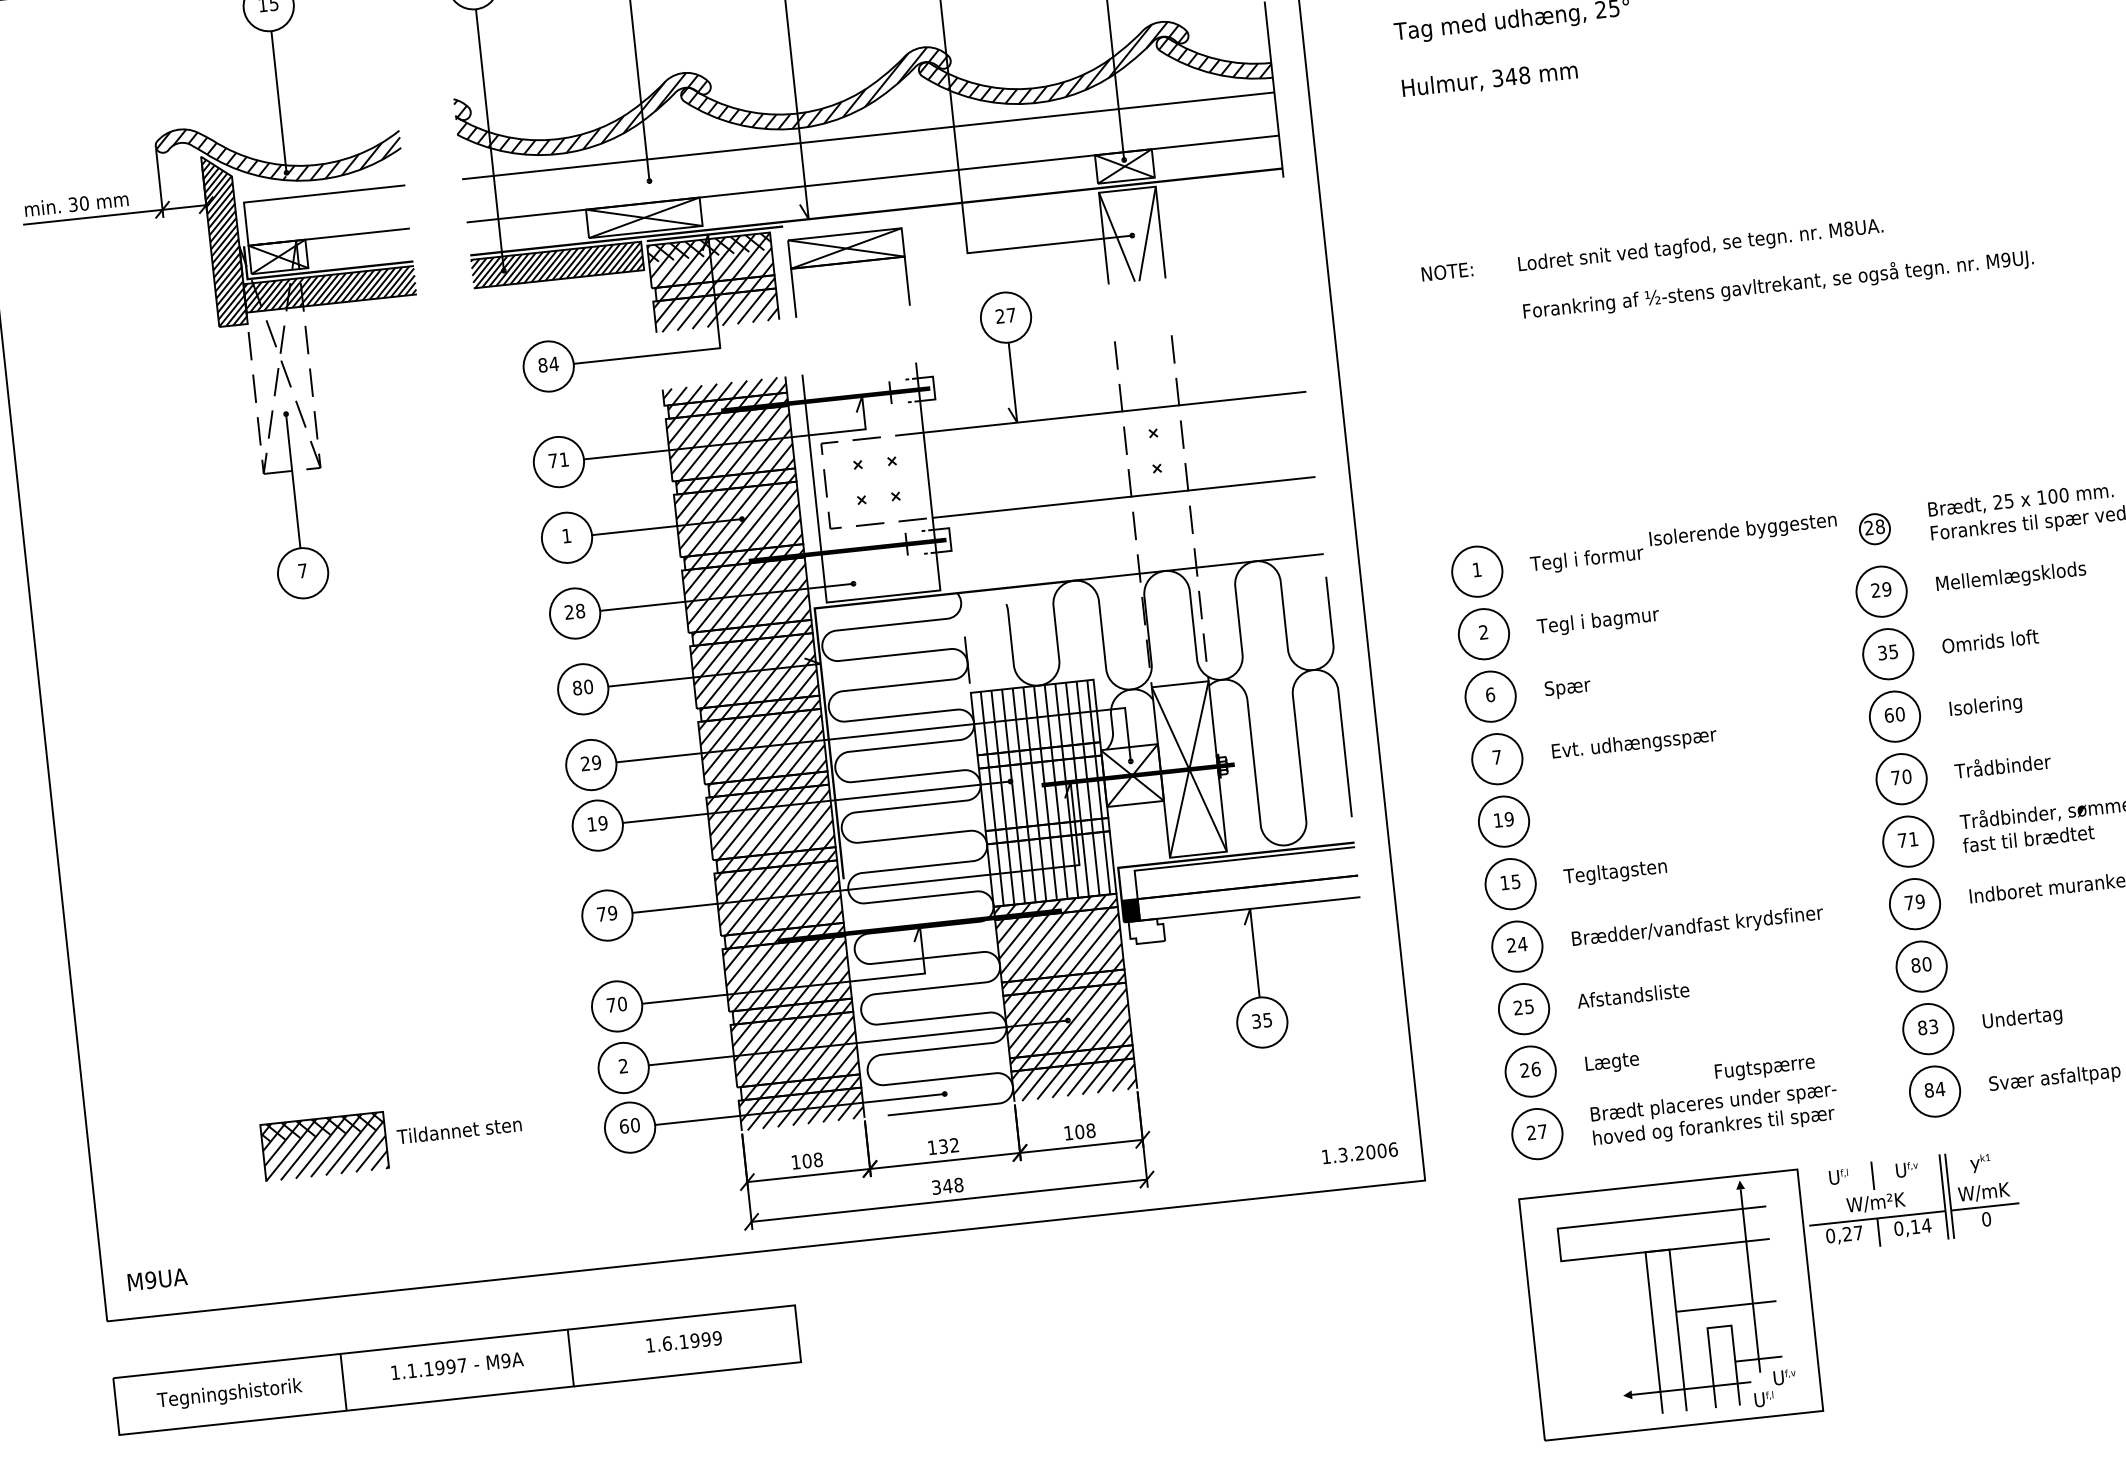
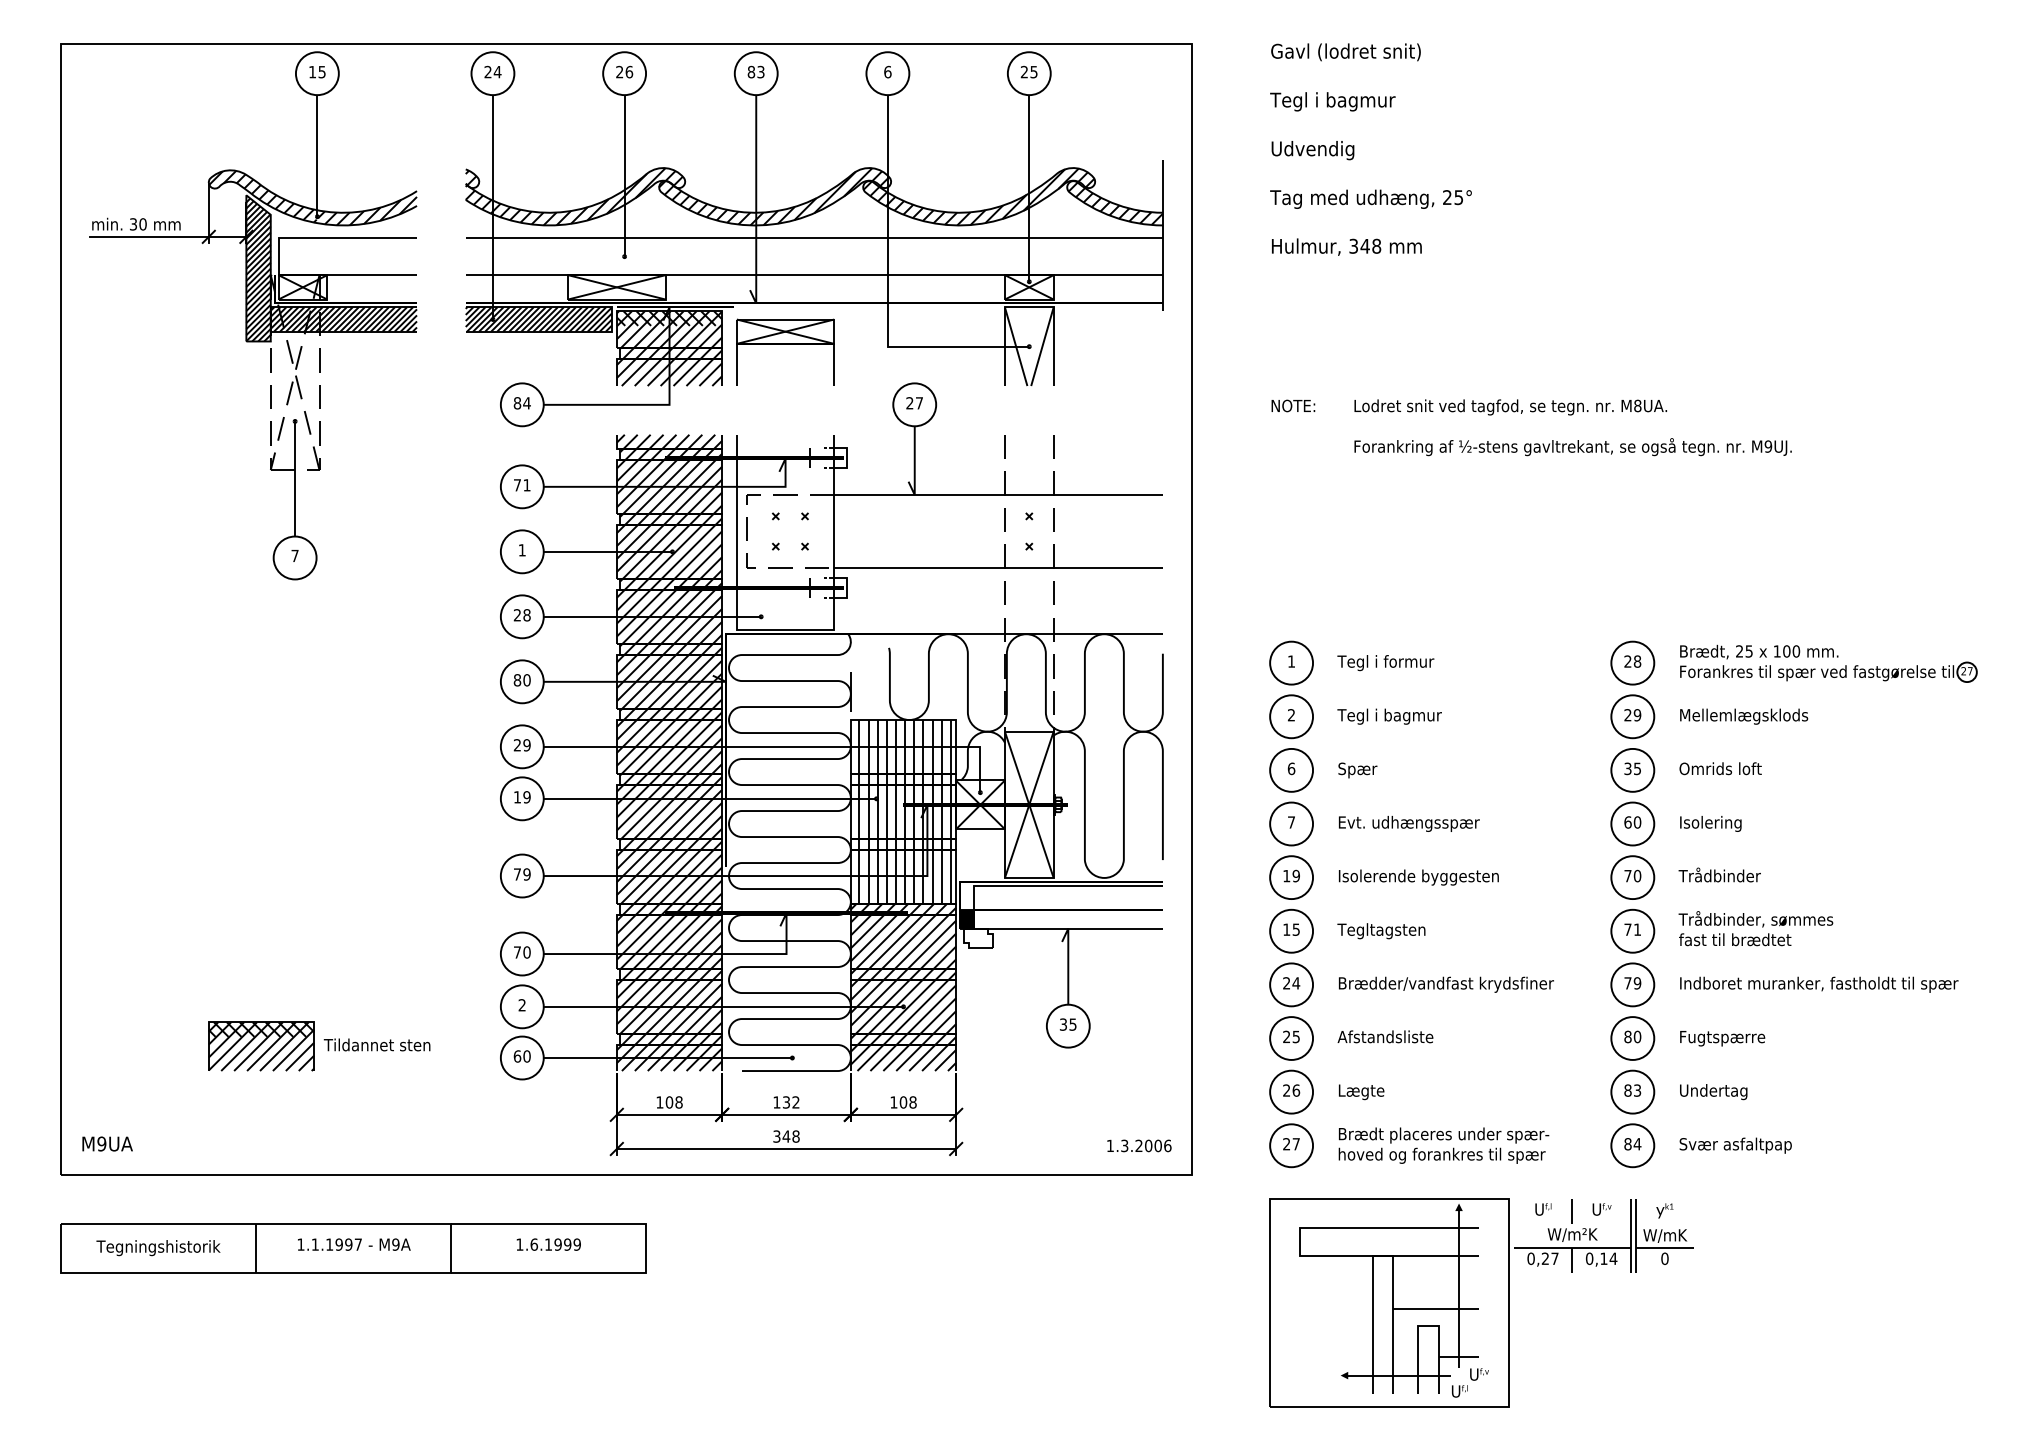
circle: (1874, 528) -> (1632, 662), size x1.67
text: (1742, 530) -> (1418, 877), moved
text: (1764, 1068) -> (1722, 1038), moved

